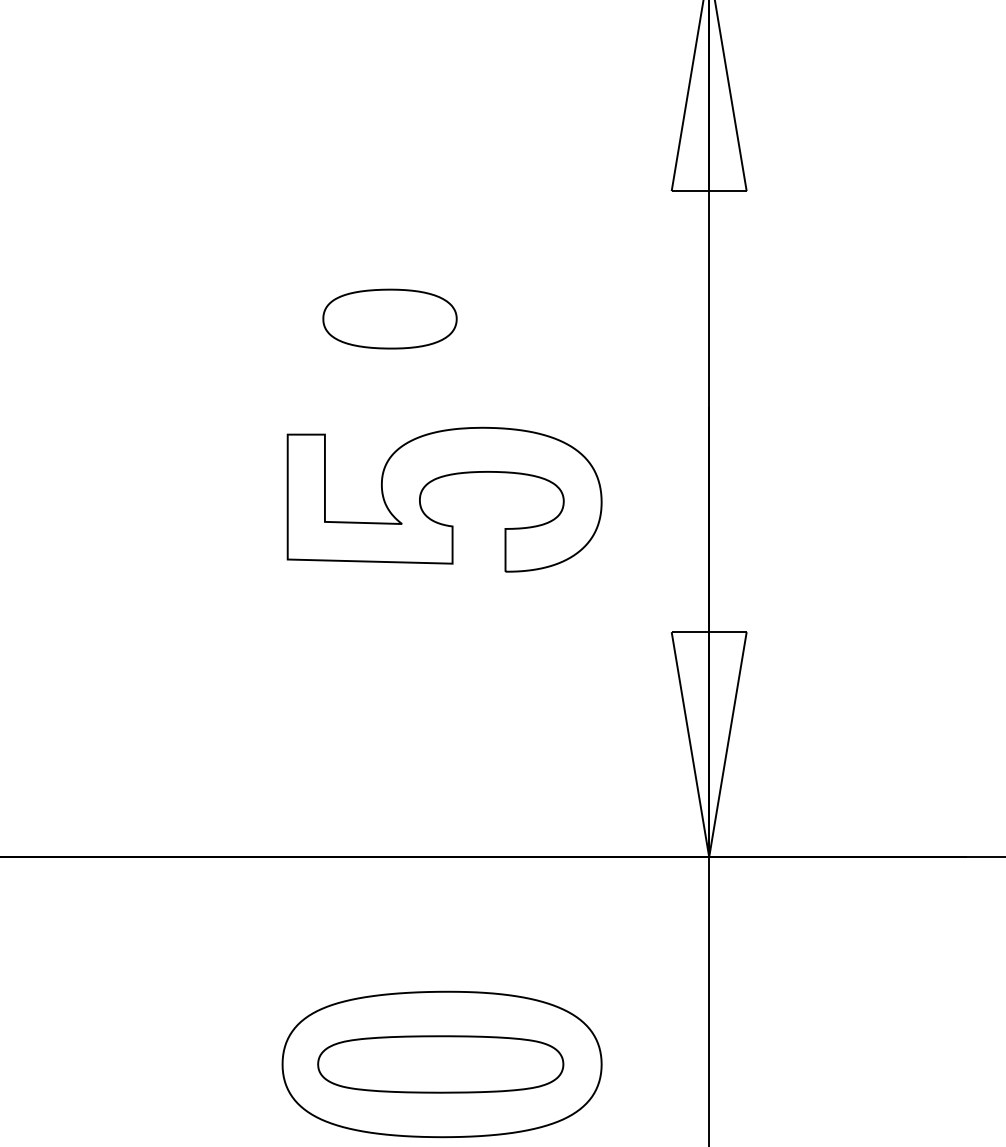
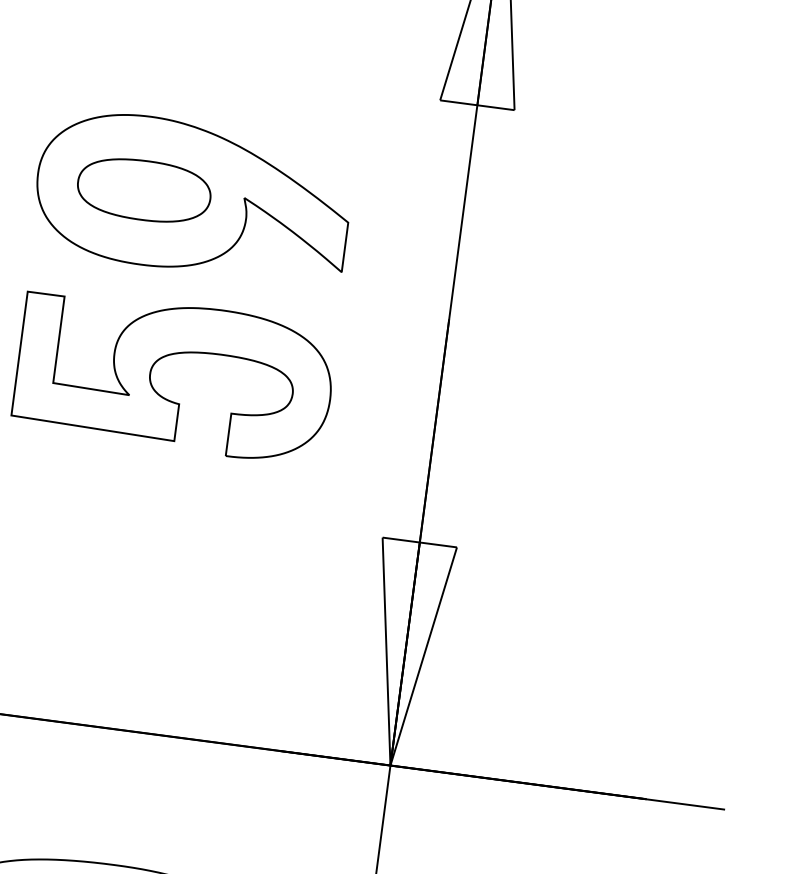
part: (439, 318) -> (193, 196), added

